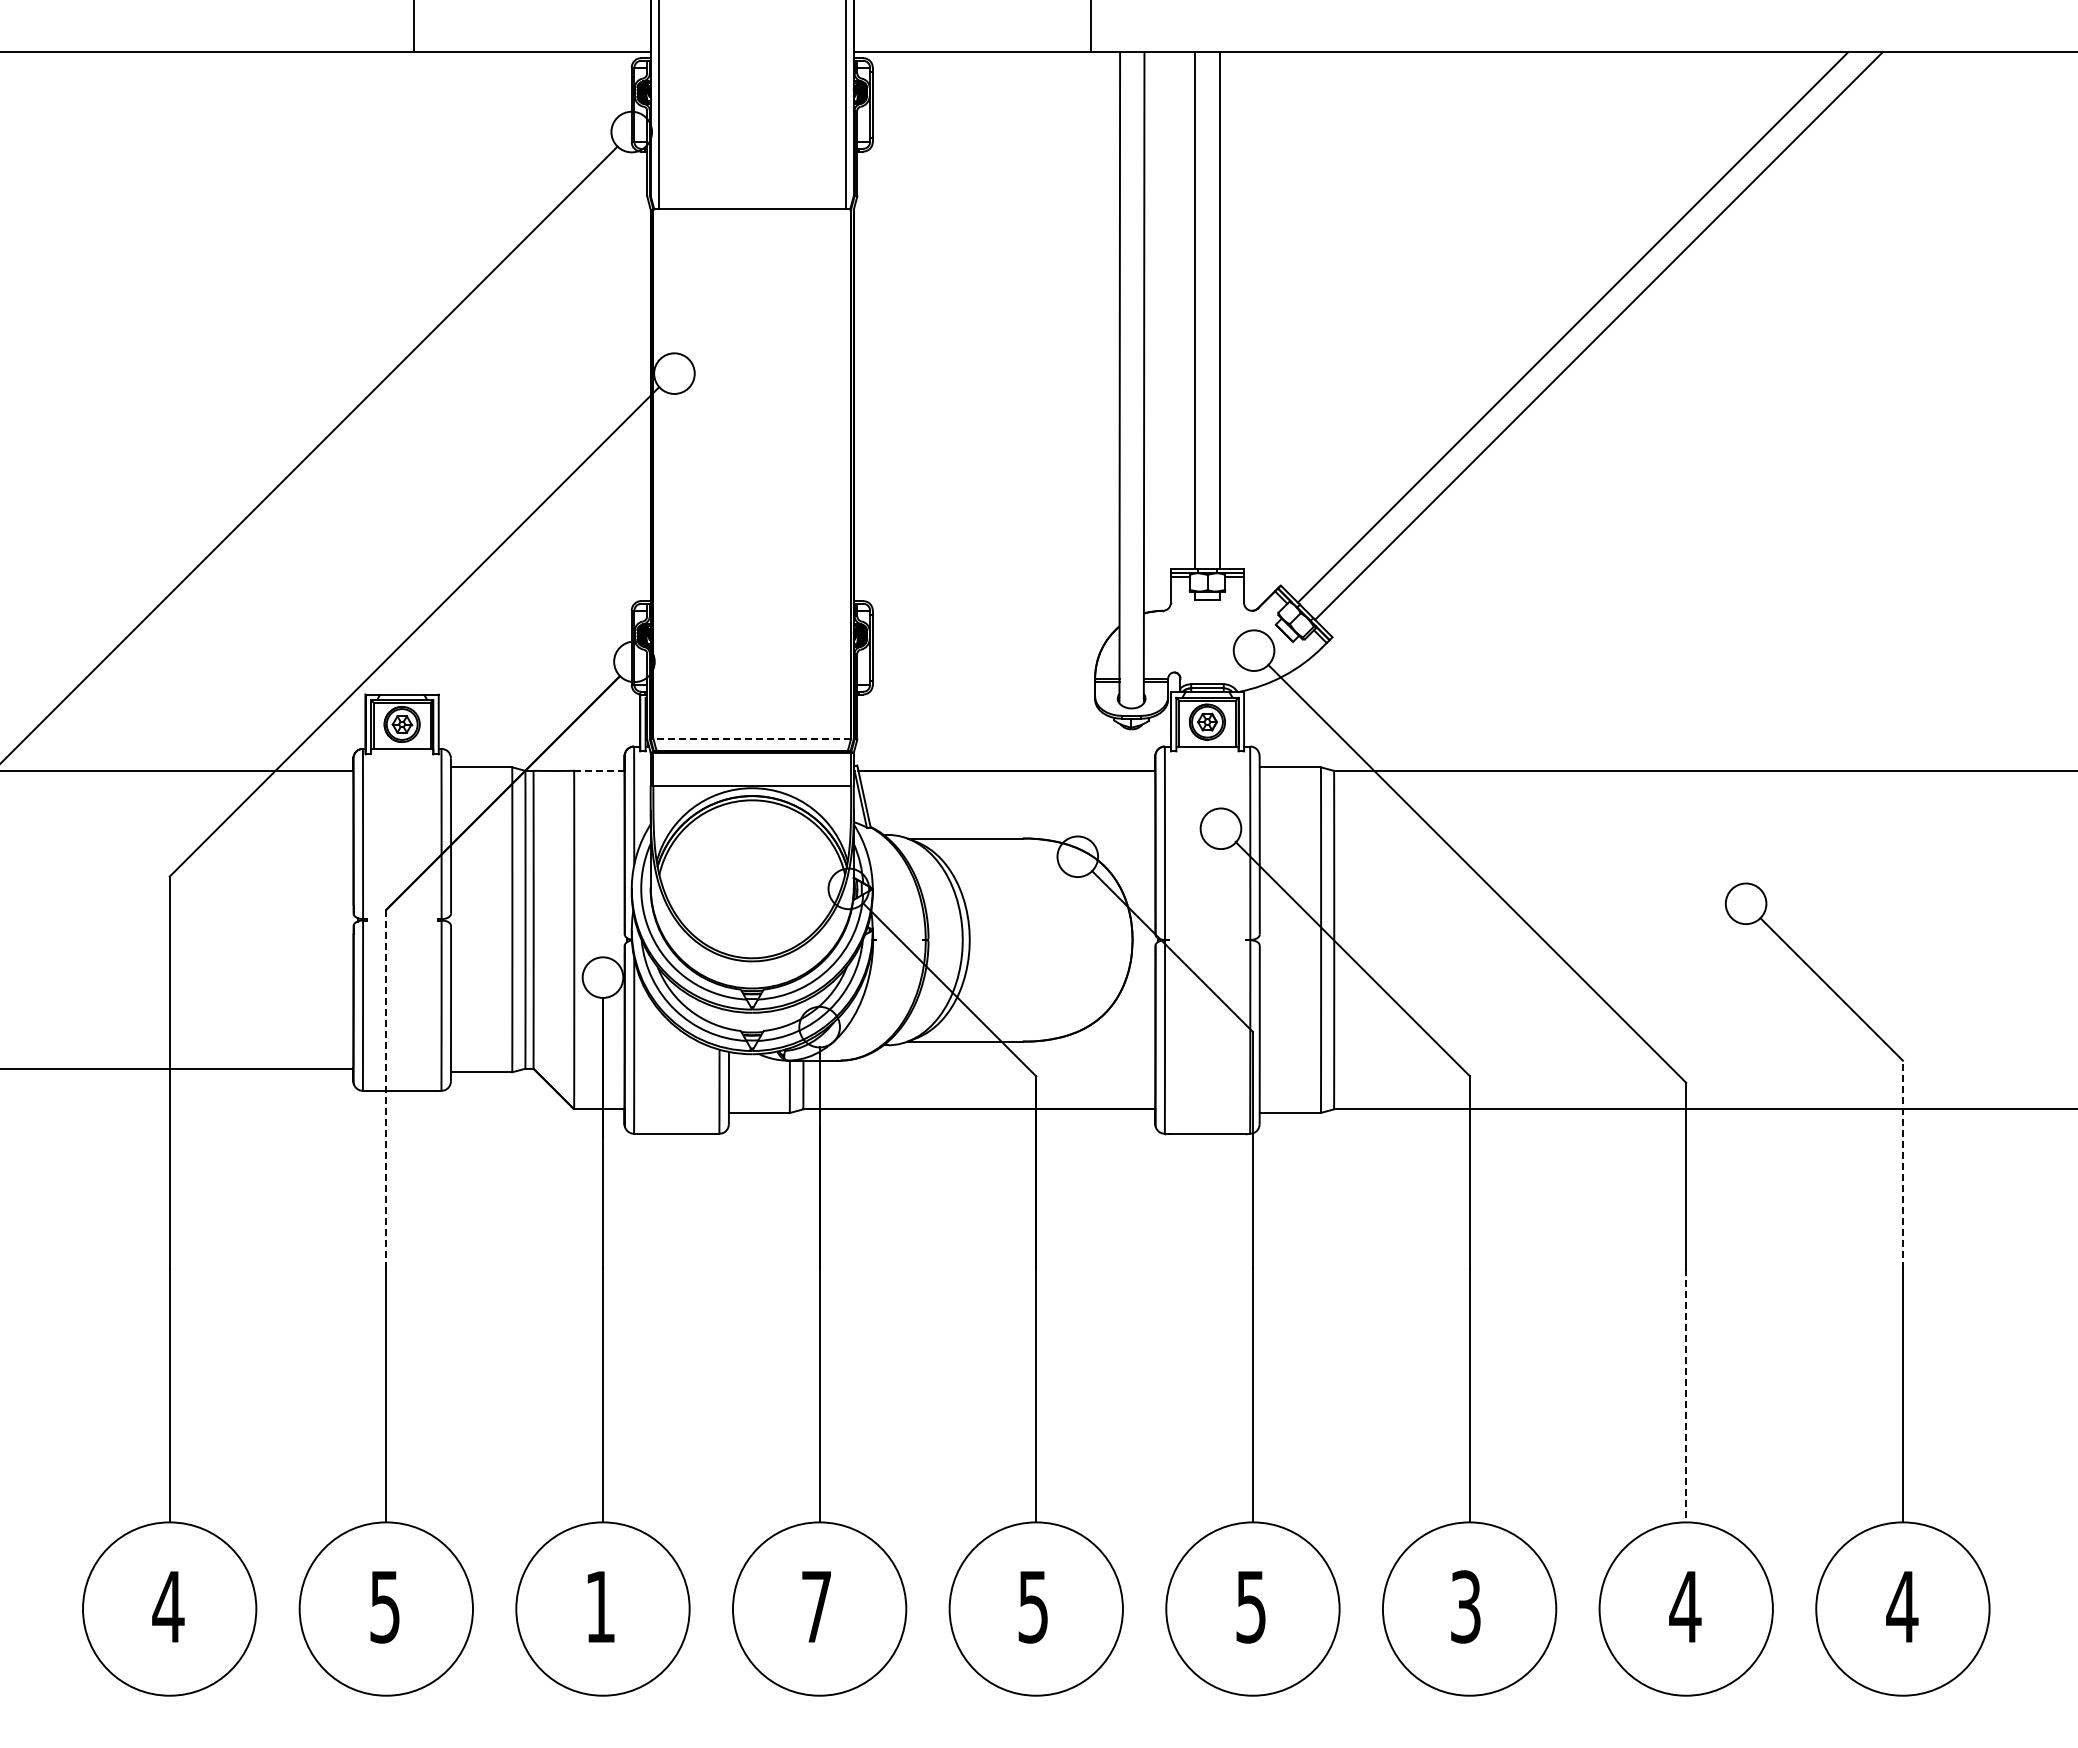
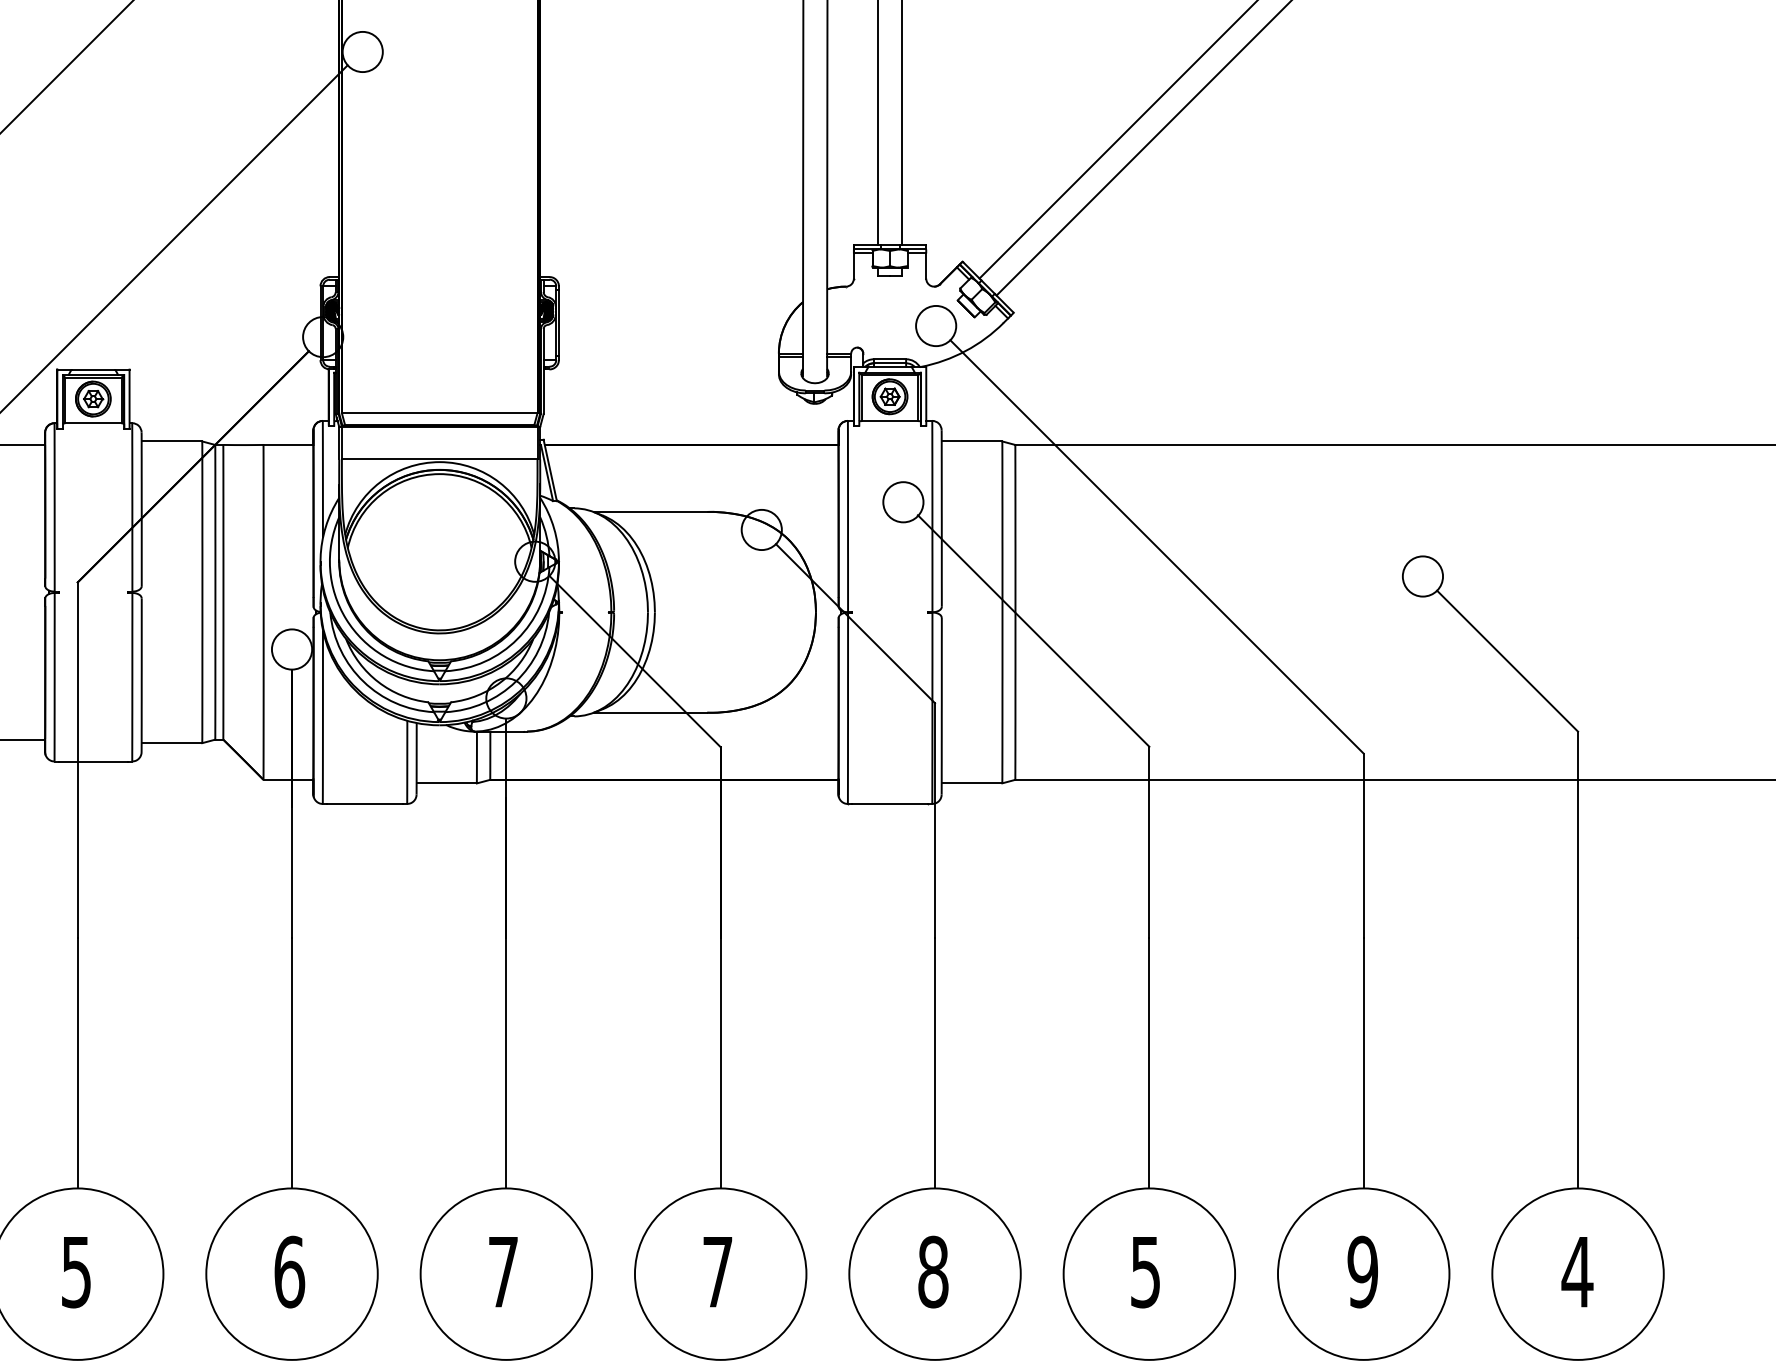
line: (752, 738) -> (439, 412), dashed -> solid
line: (598, 770) -> (287, 444), dashed -> solid
line: (386, 1089) -> (77, 760), dashed -> solid
line: (1902, 1164) -> (1577, 834), dashed -> solid
line: (1686, 1395) -> (1363, 1062), dashed -> solid
text: (600, 1606) -> (289, 1271), 1 -> 6
text: (1251, 1606) -> (933, 1271), 5 -> 8
text: (1465, 1606) -> (1145, 1271), 3 -> 5
text: (1685, 1606) -> (1362, 1271), 4 -> 9
text: (1032, 1607) -> (716, 1272), 5 -> 7

